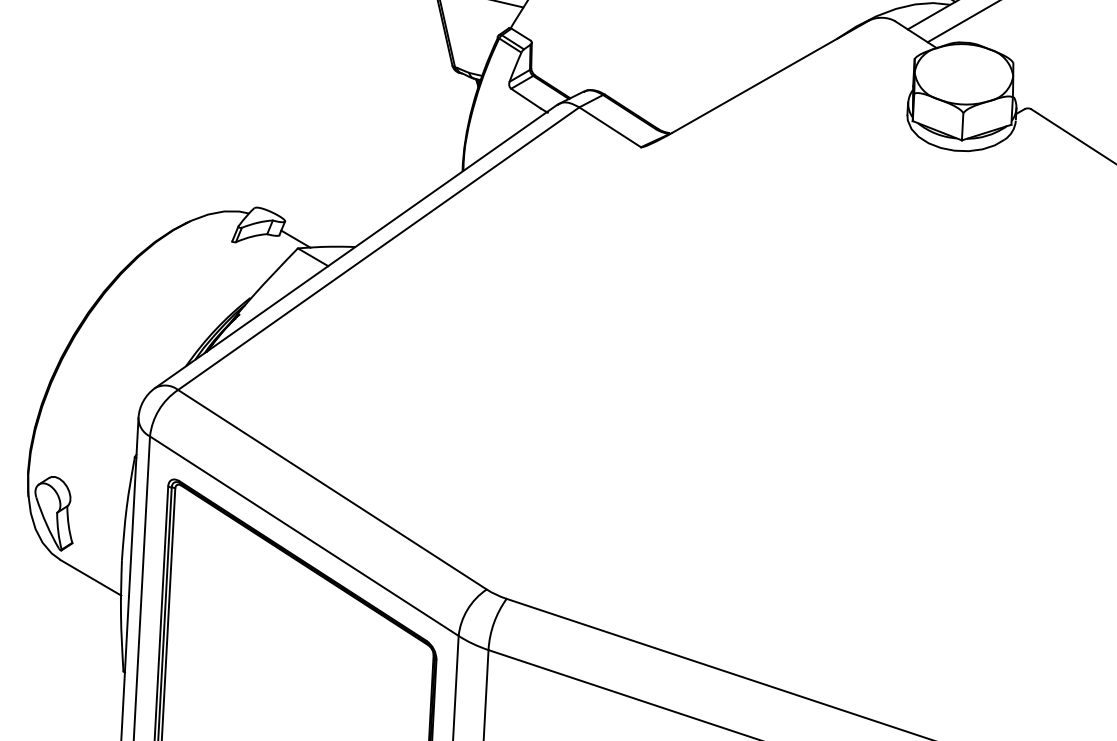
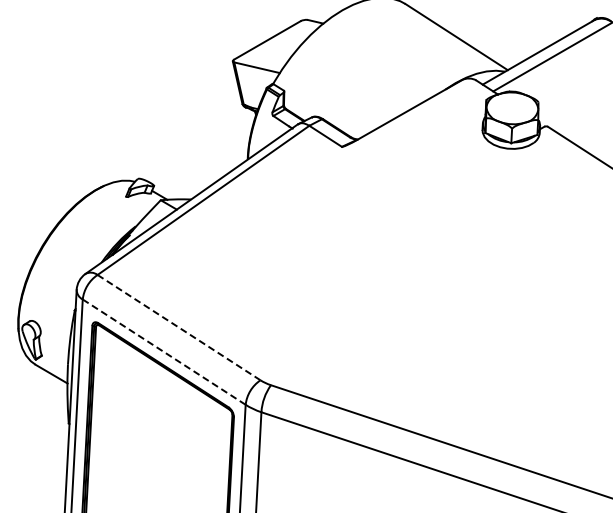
line: (333, 489) -> (179, 327), solid -> dashed
line: (304, 536) -> (164, 352), solid -> dashed

